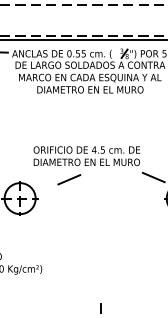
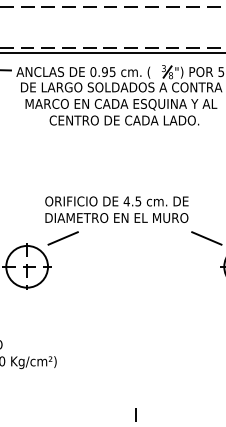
text: (77, 53) -> (104, 71), 0.55 -> 0.95
text: (92, 89) -> (124, 120), DIAMETRO EN EL MURO -> CENTRO DE CADA LADO.
line: (68, 179) -> (62, 238), moved

